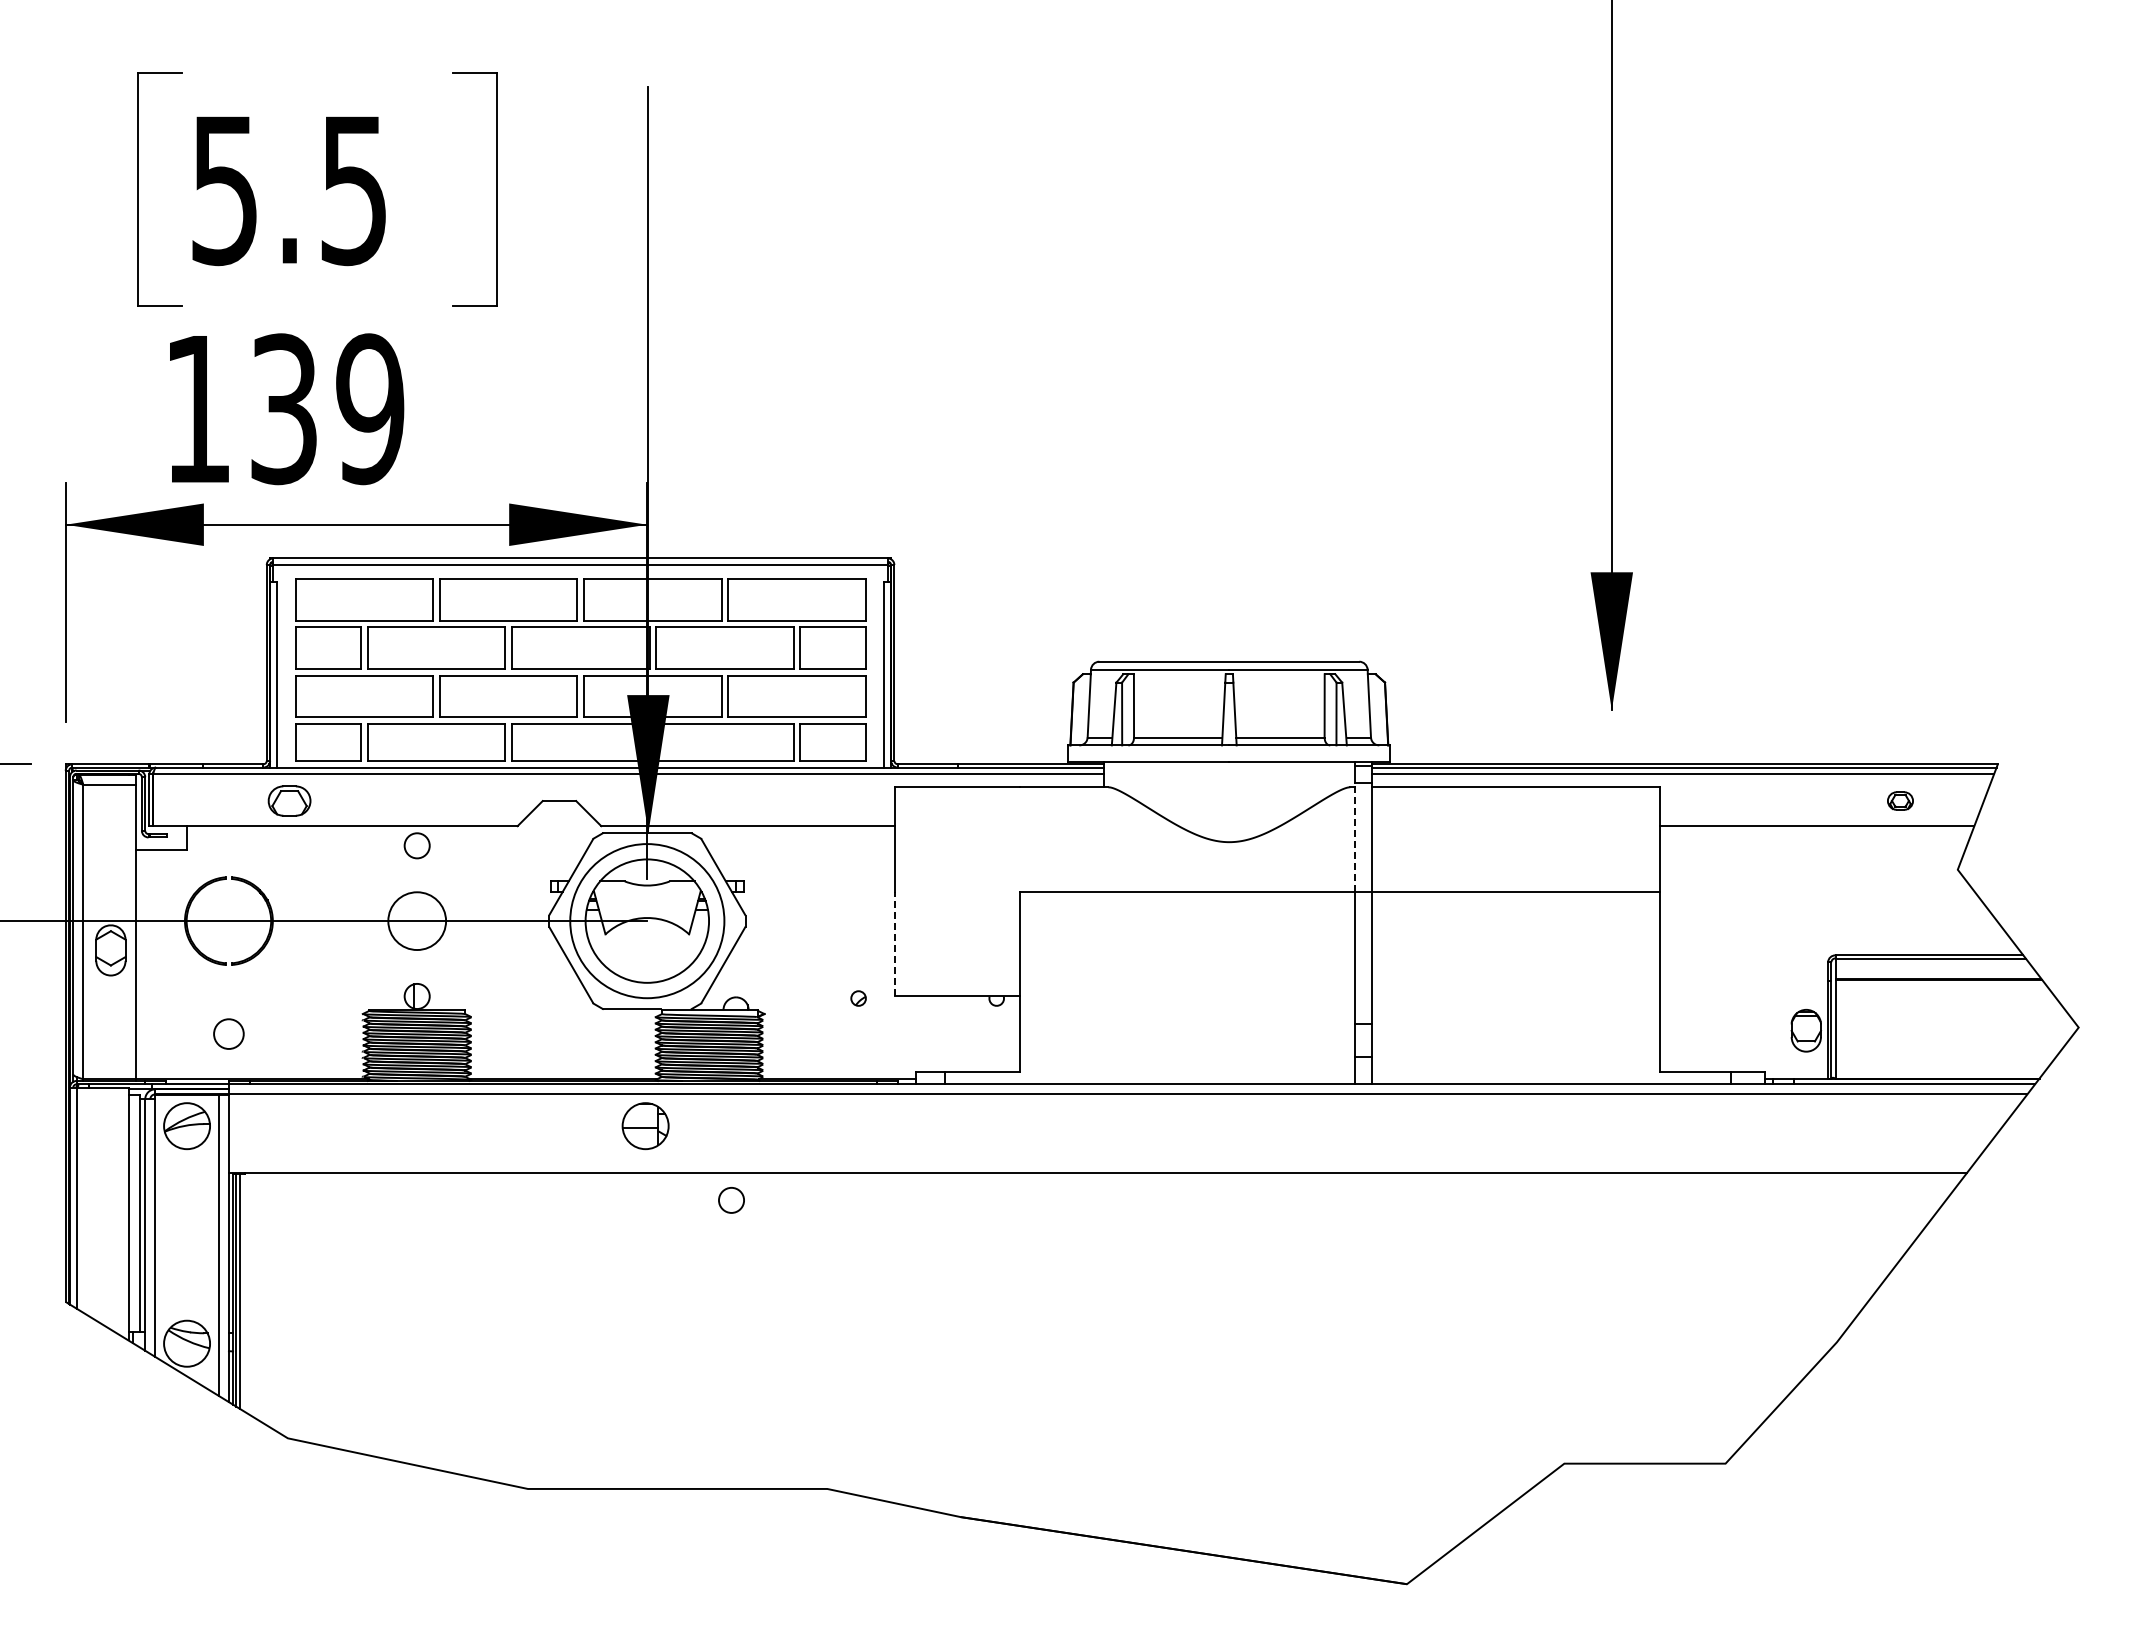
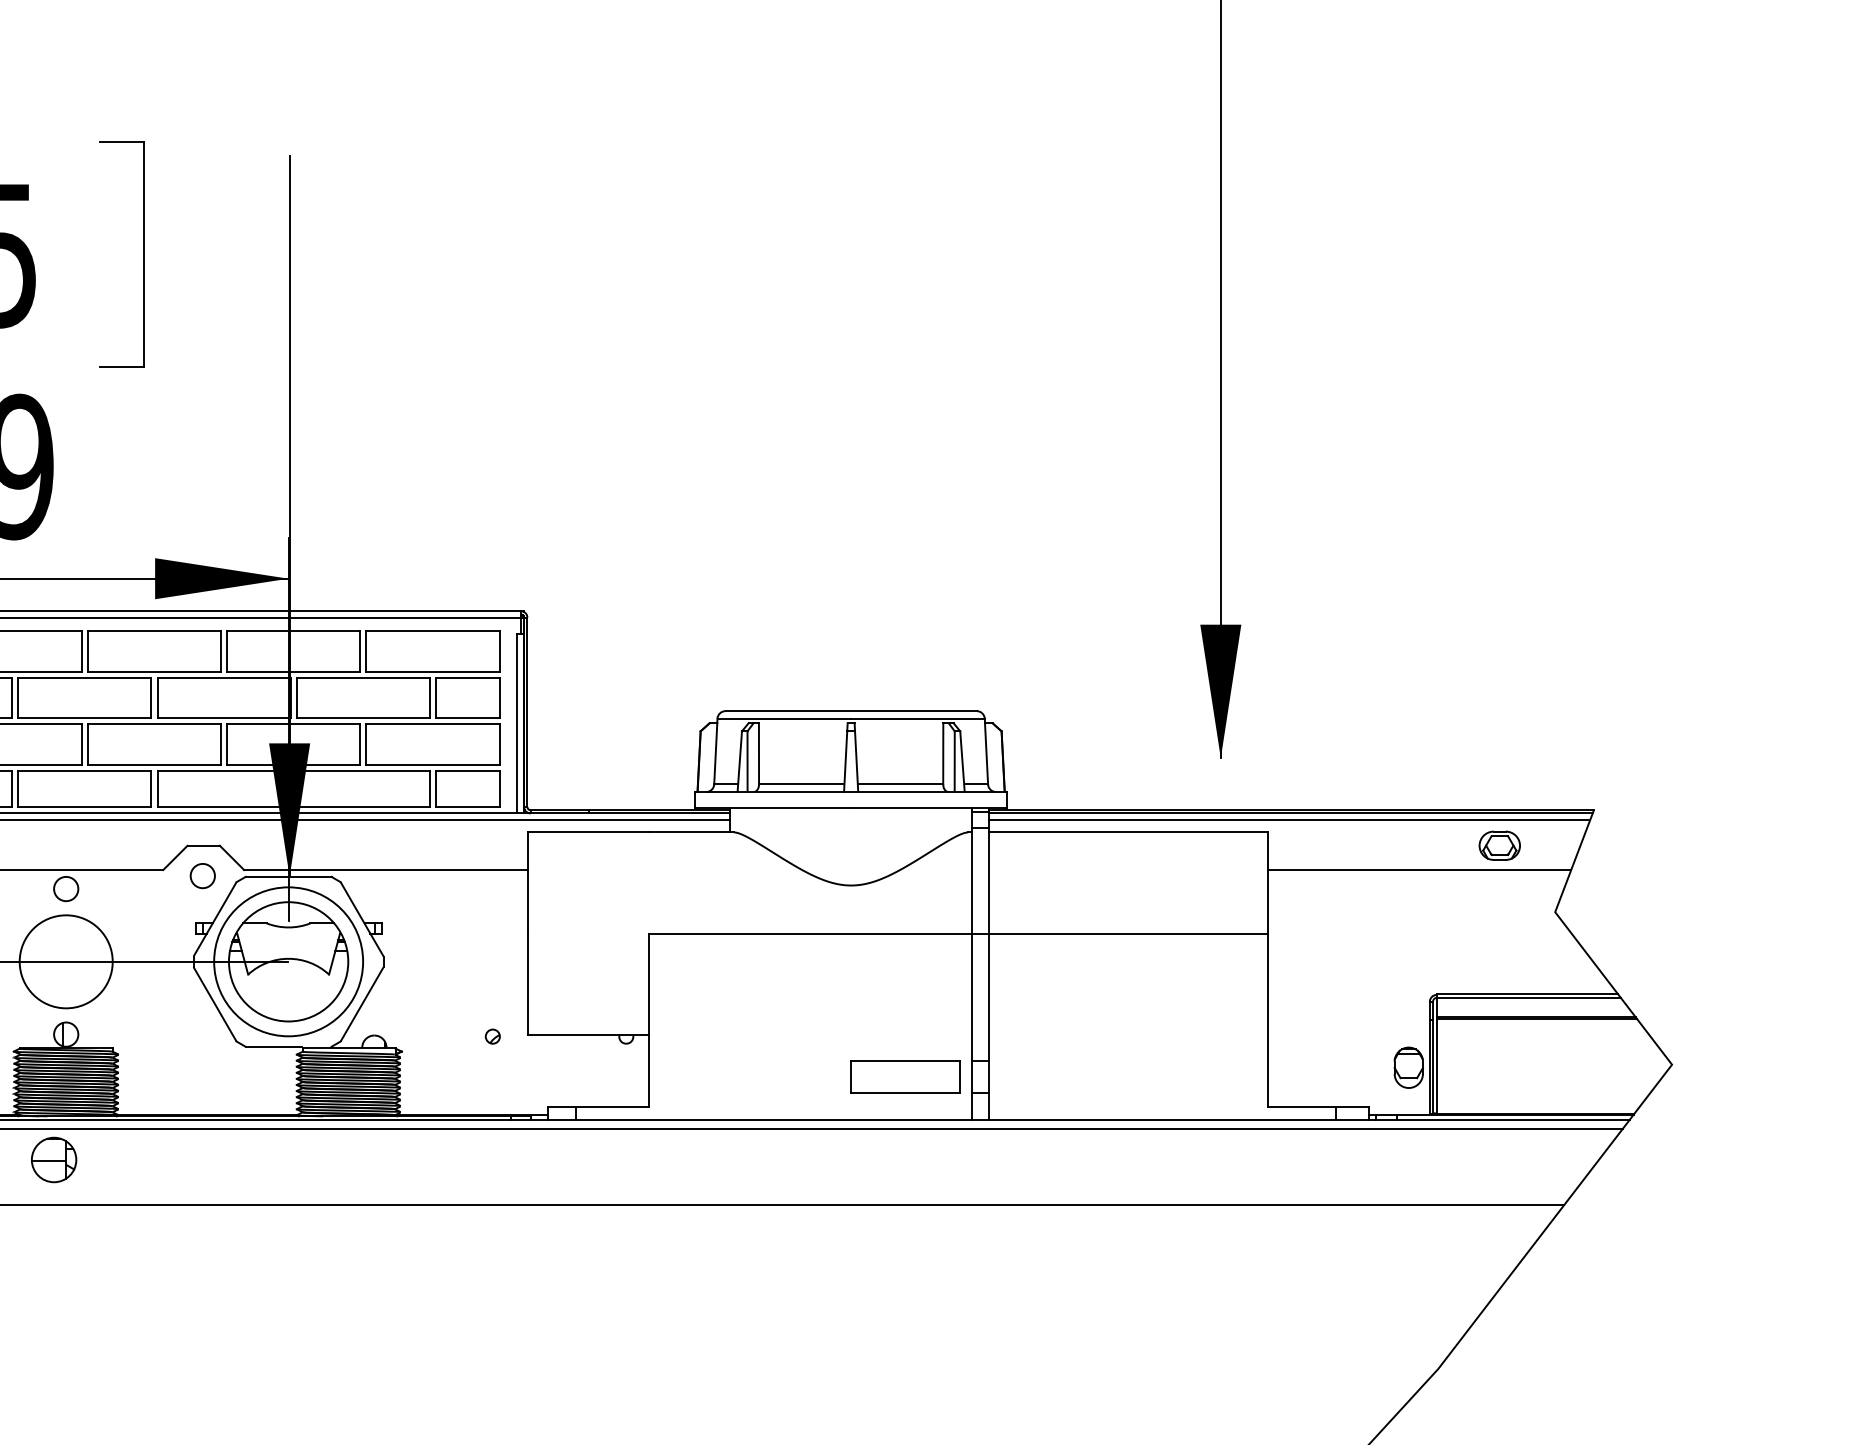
part: (1900, 800) -> (1499, 845), size x1.67
line: (1354, 836) -> (972, 880), dashed -> solid
circle: (417, 921) -> (66, 962), size x1.67
line: (894, 943) -> (527, 983), dashed -> solid
part: (1285, 1040) -> (905, 1077), added
part: (645, 1126) -> (53, 1160), moved
circle: (731, 1200) -> (202, 876), moved

